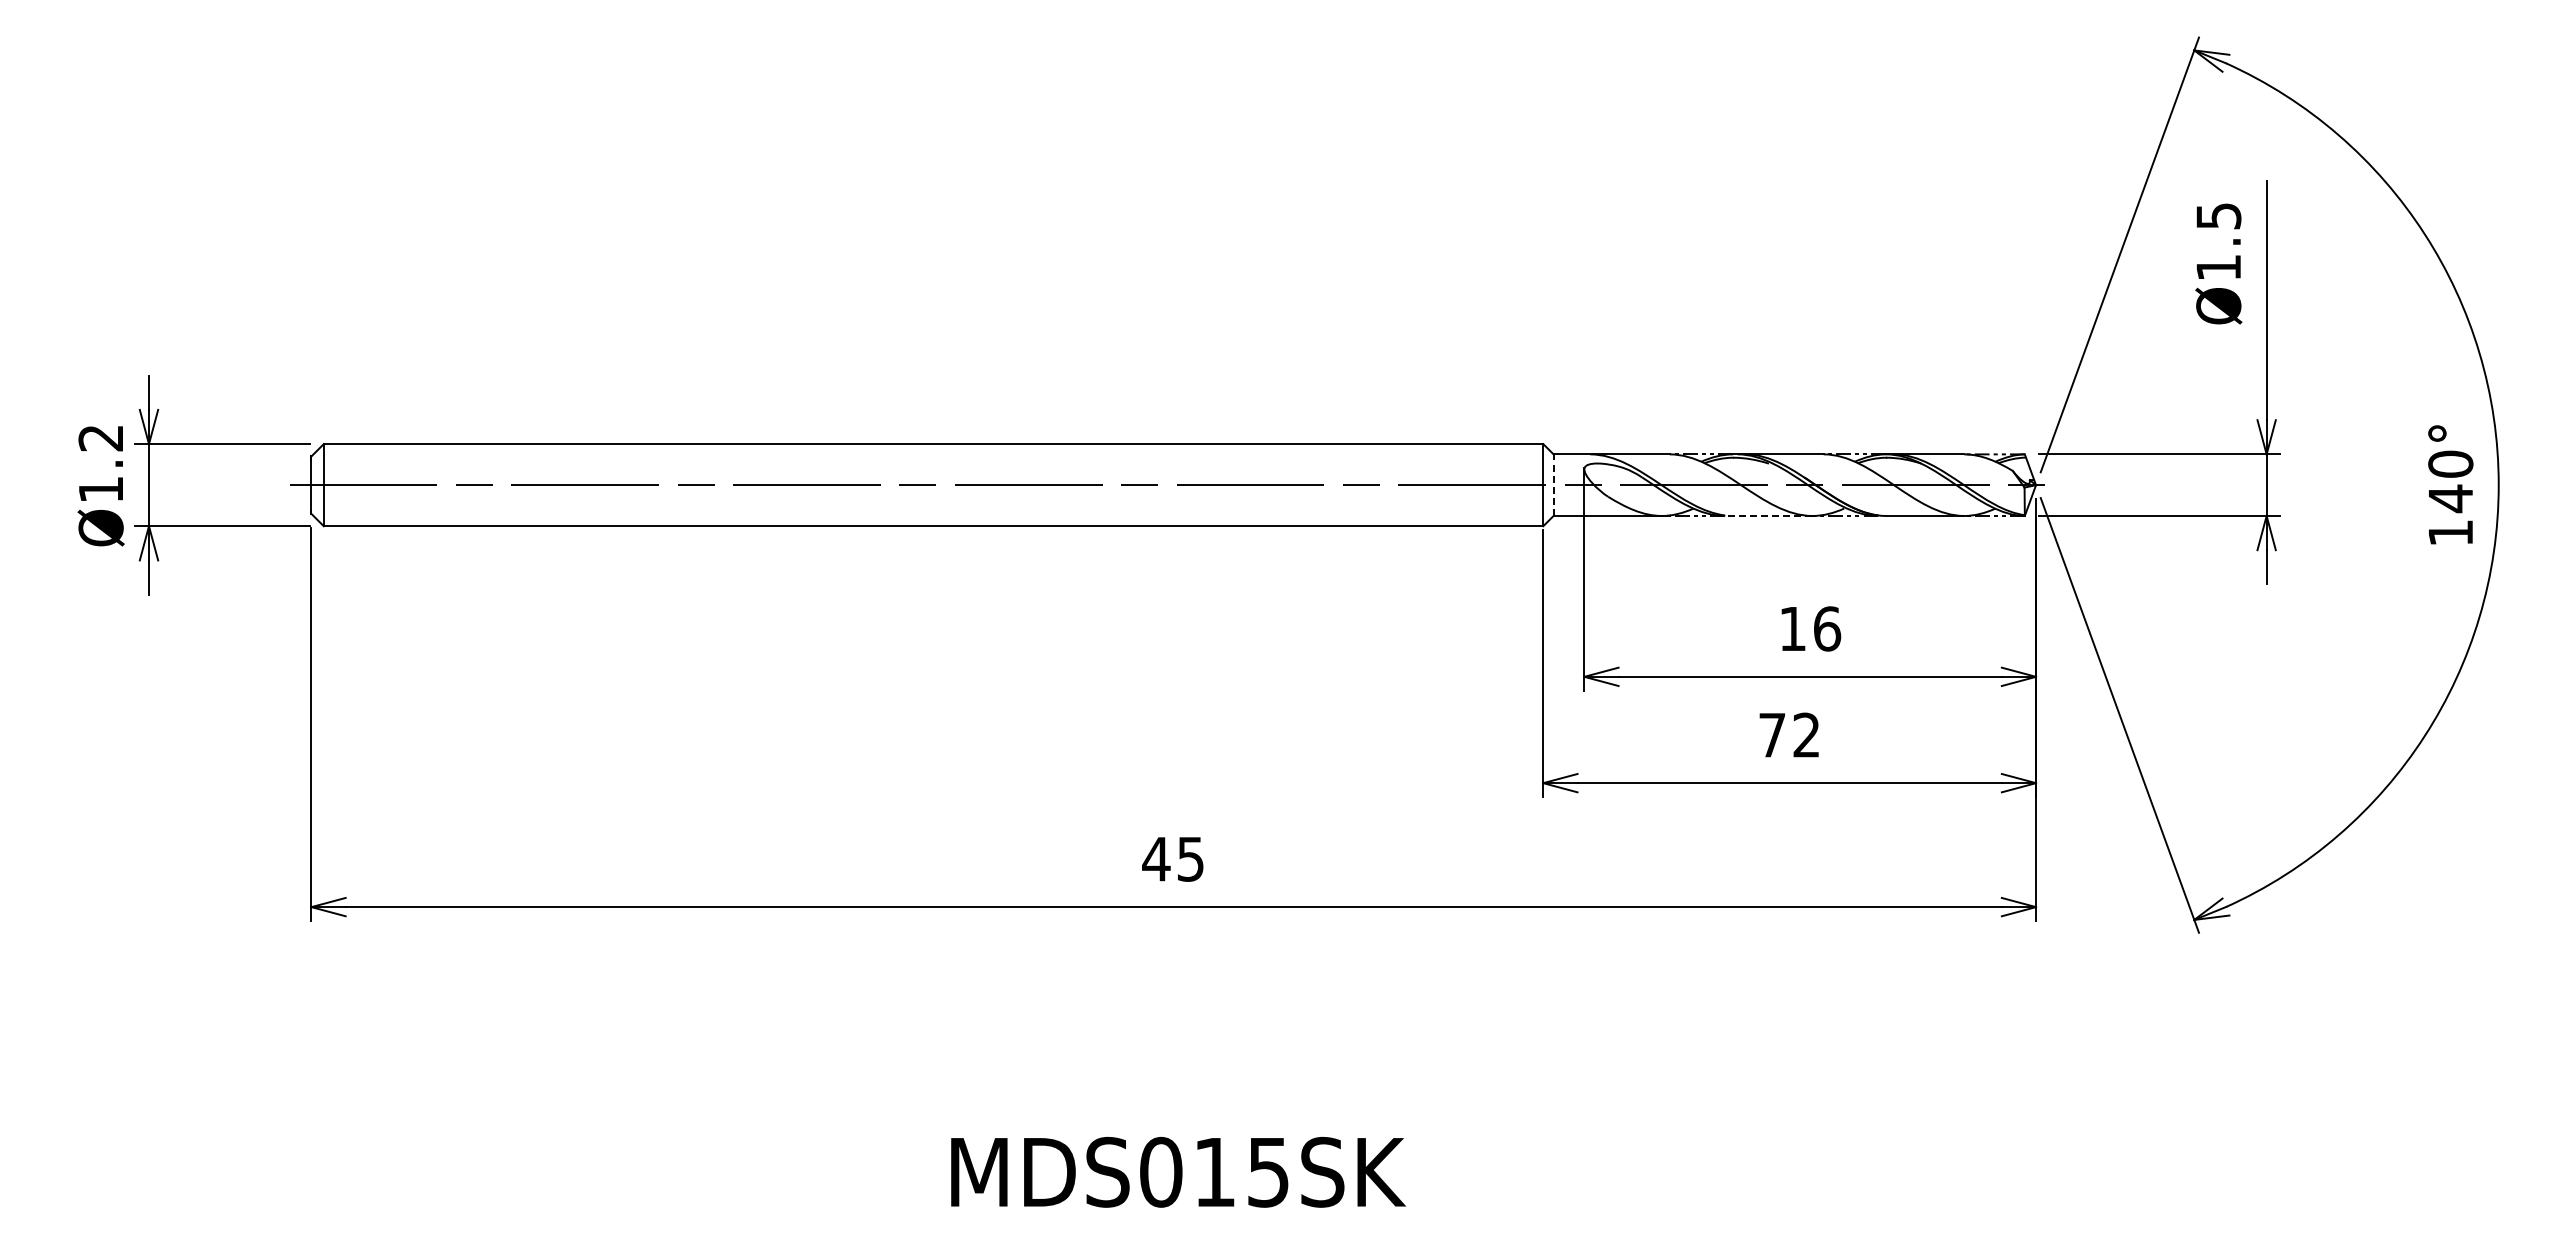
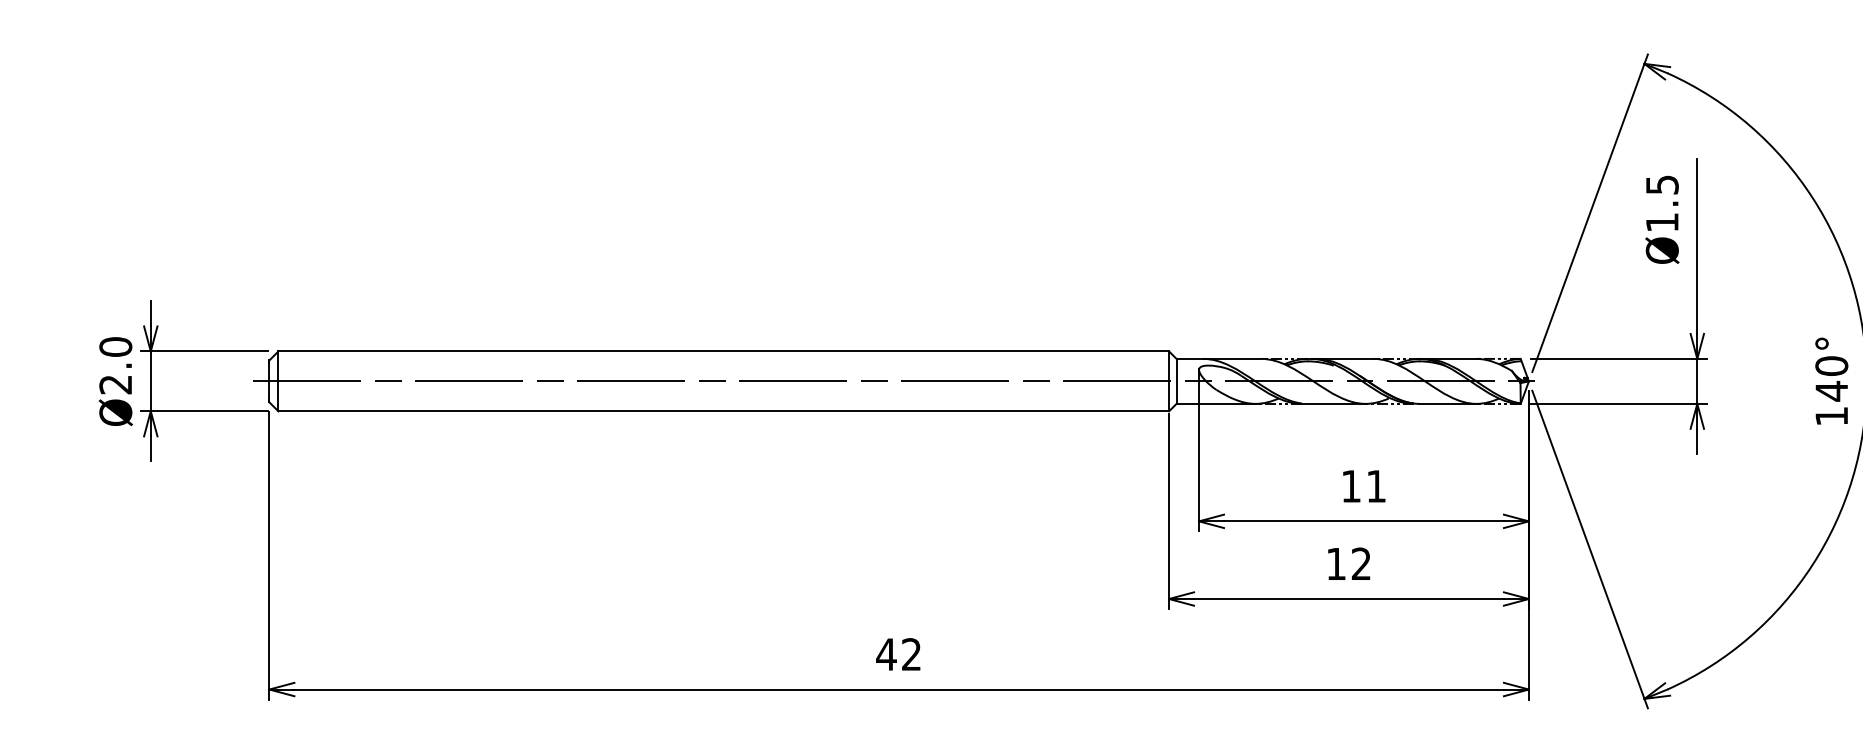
text: (100, 463) -> (115, 365), Ø1.2 -> Ø2.0
line: (1553, 485) -> (1176, 381), dashed -> solid
line: (1768, 515) -> (1333, 403), dashed -> solid
text: (1827, 628) -> (1376, 486), 16 -> 11
text: (1771, 735) -> (1335, 564), 72 -> 12
text: (1190, 858) -> (911, 654), 45 -> 42

